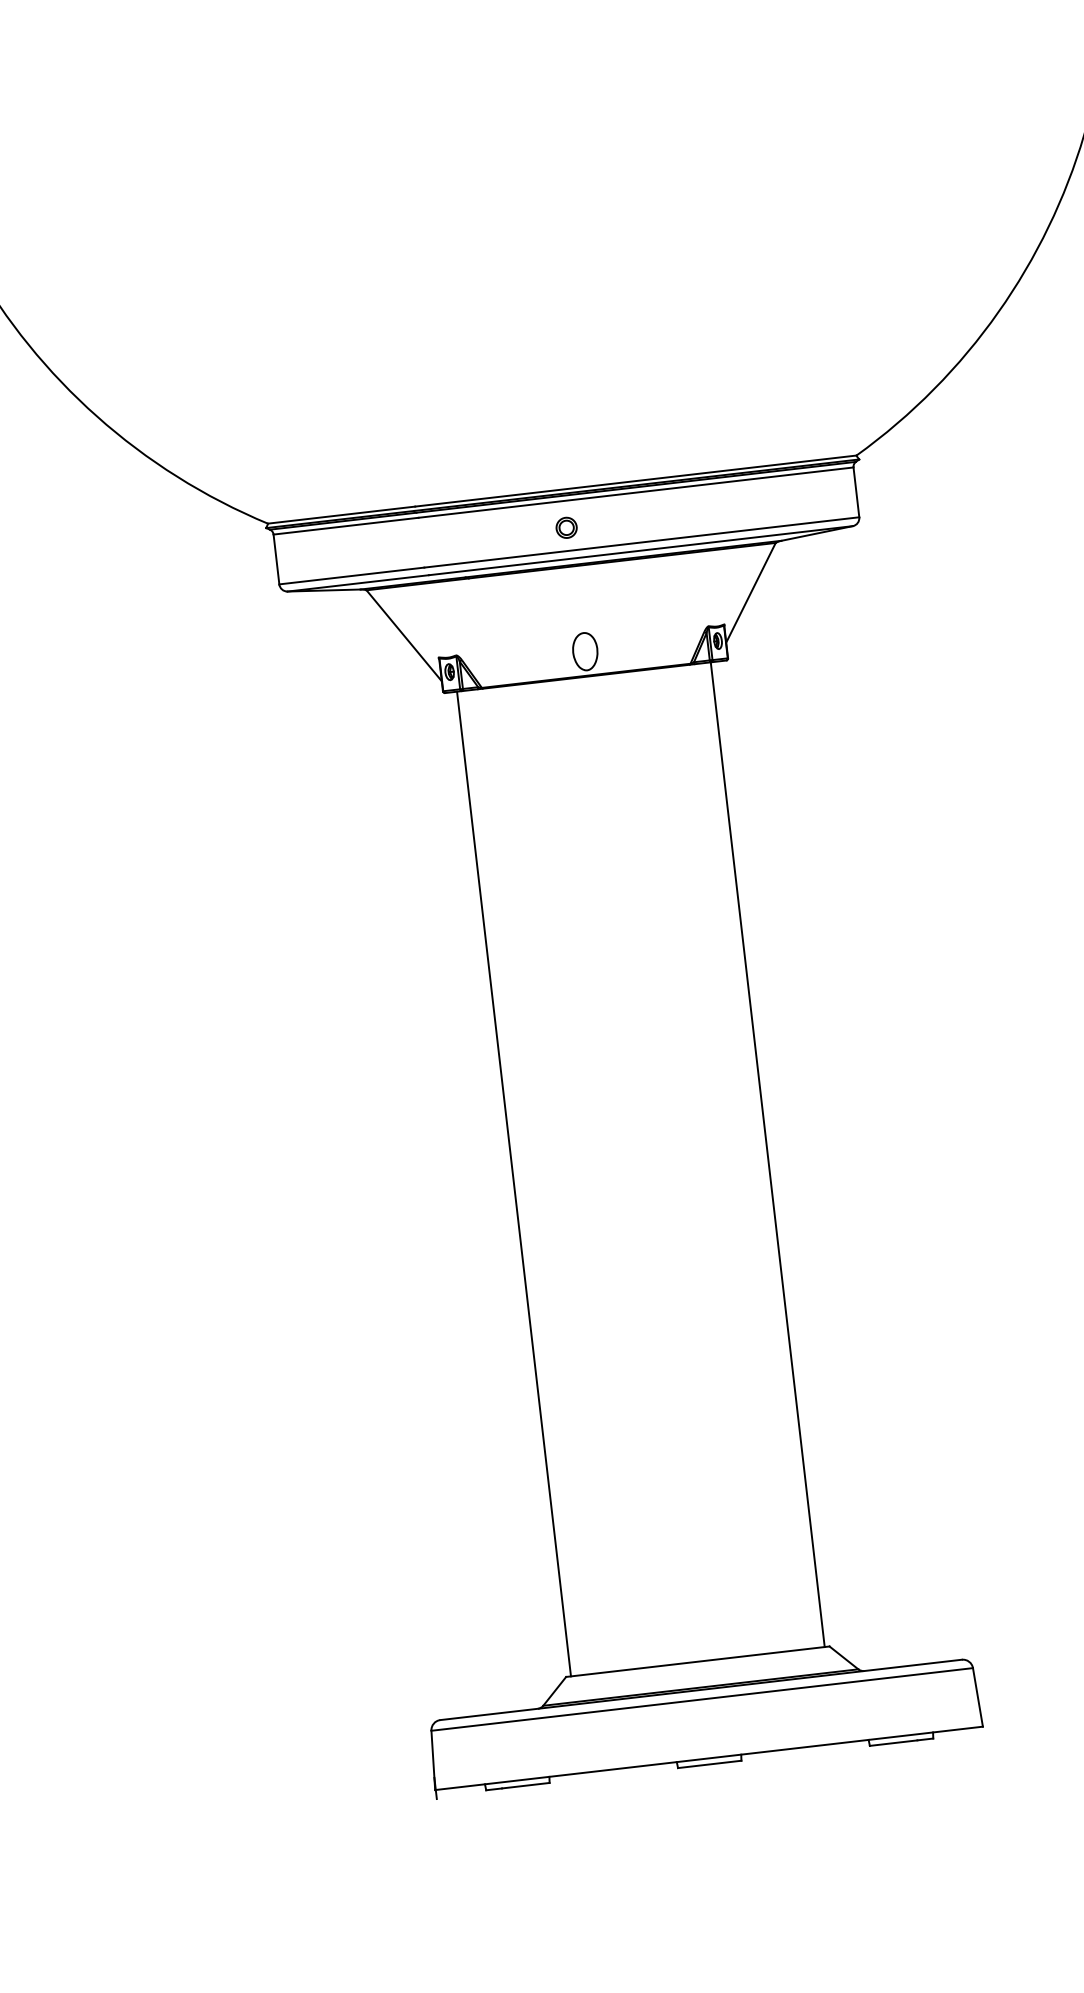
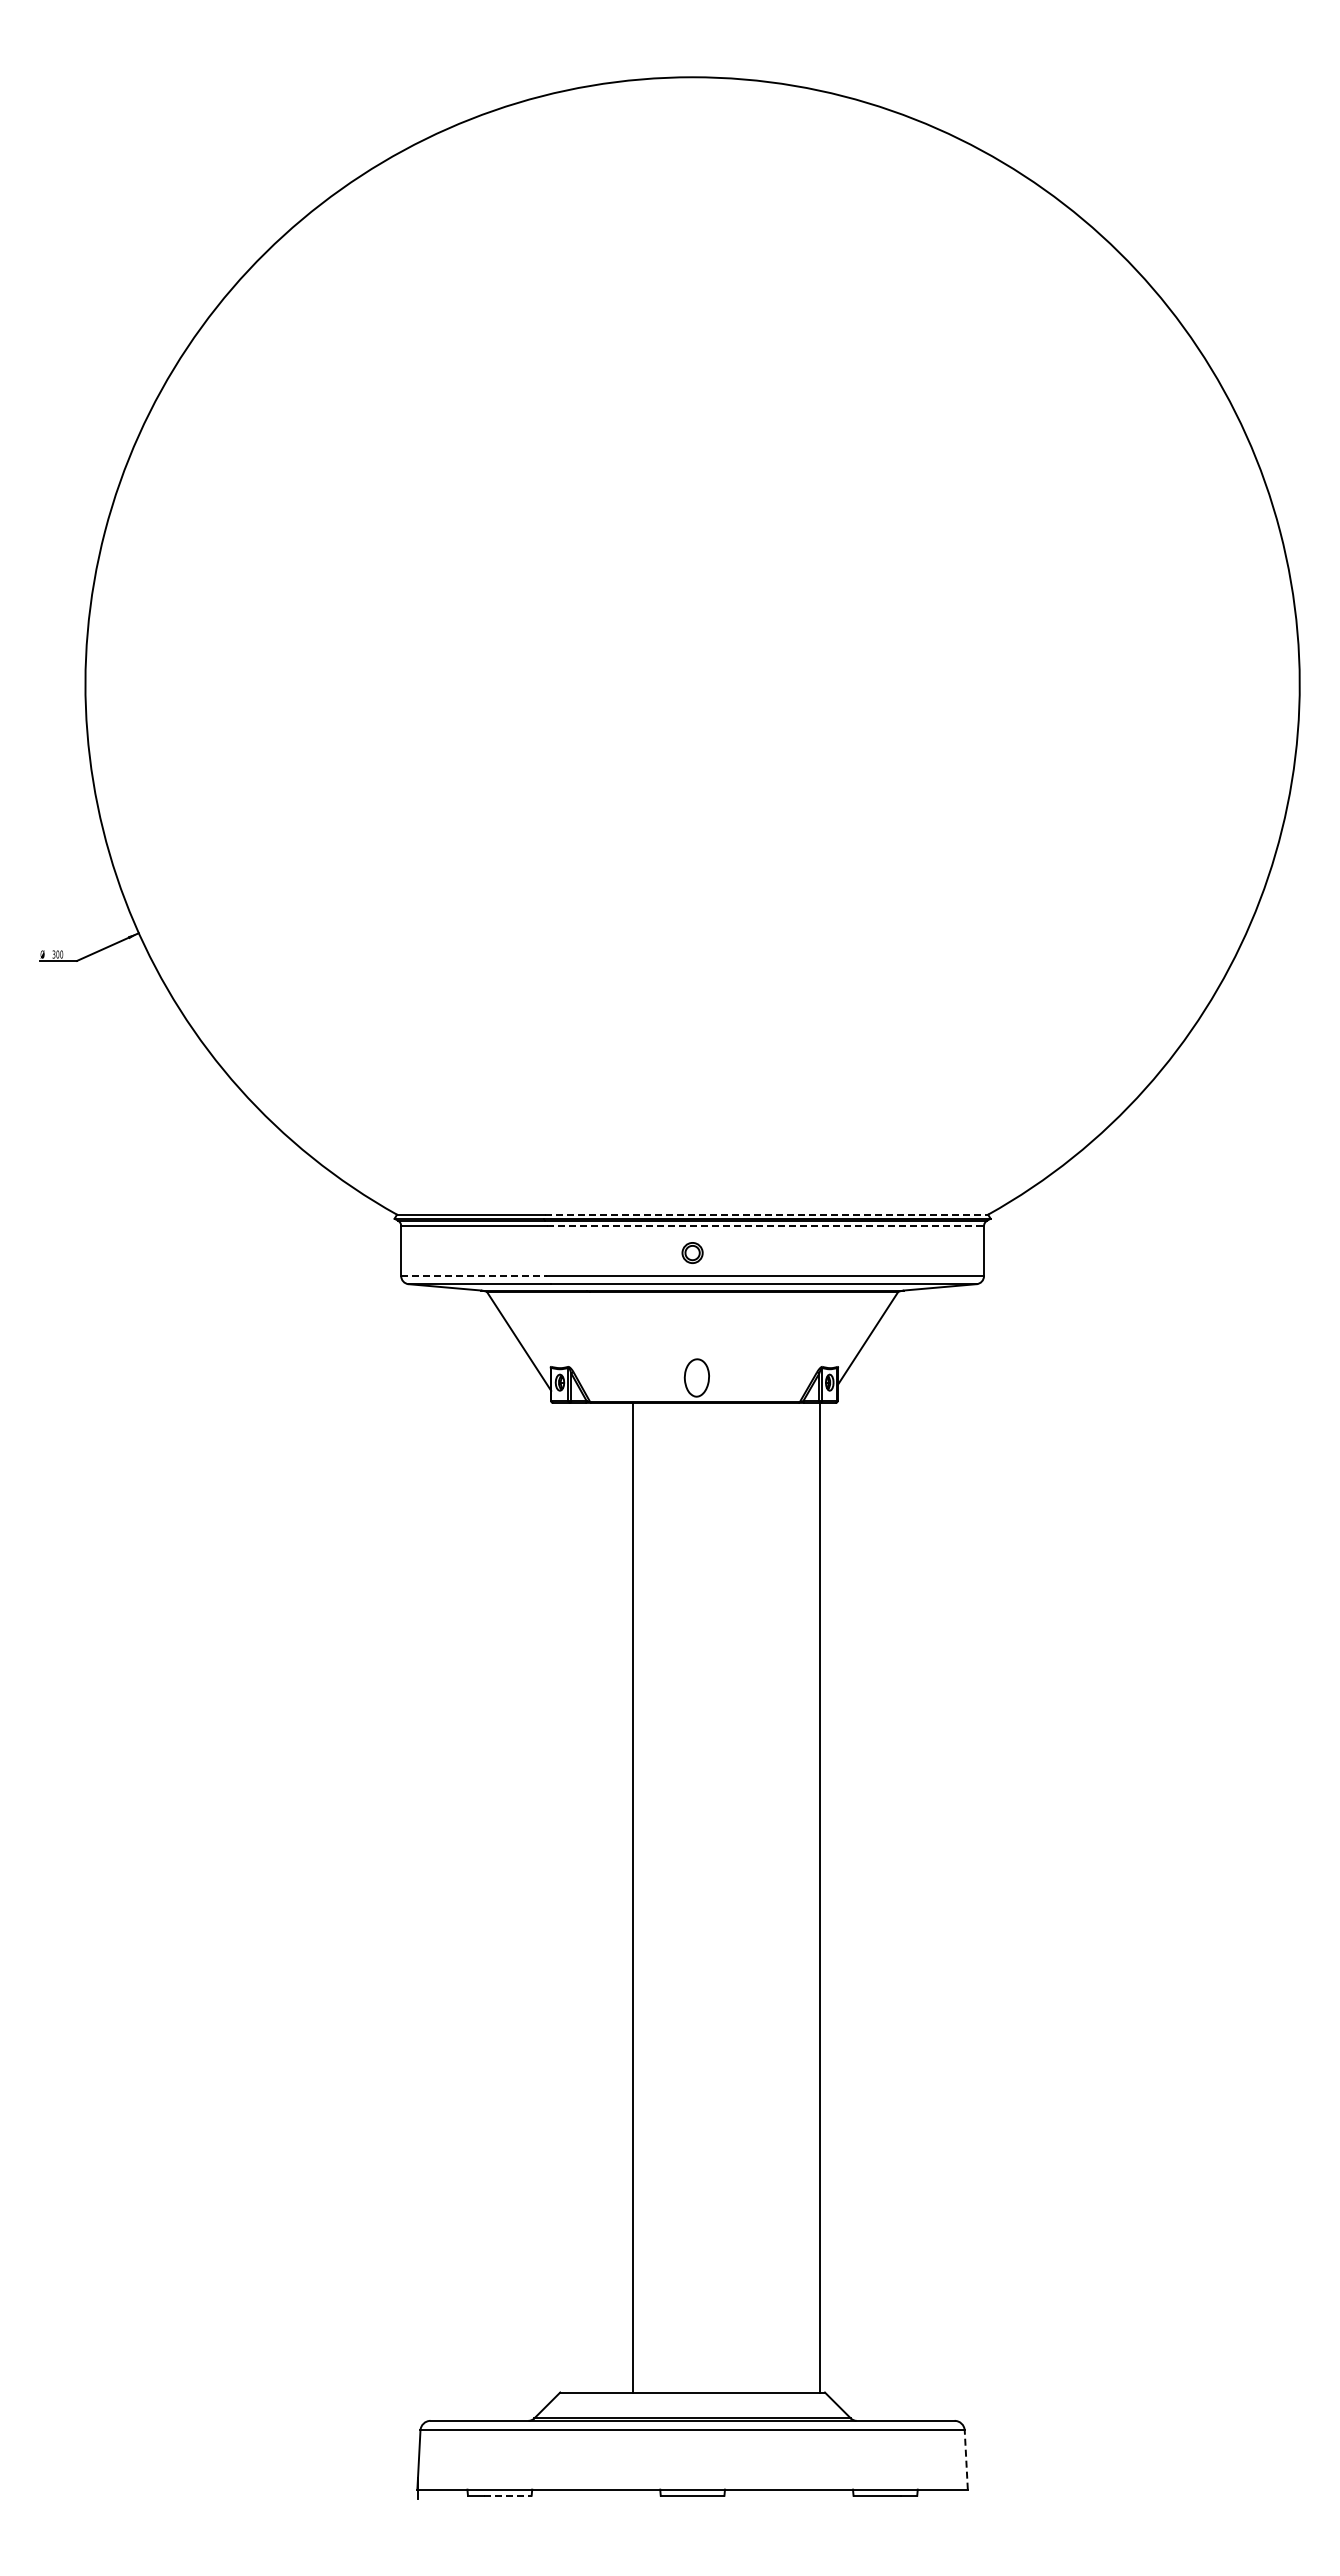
line: (635, 481) -> (766, 1214), solid -> dashed
line: (636, 493) -> (765, 1226), solid -> dashed
line: (352, 576) -> (474, 1276), solid -> dashed
line: (514, 1183) -> (633, 1897), moved
line: (978, 1697) -> (966, 2460), solid -> dashed
line: (525, 1785) -> (507, 2495), solid -> dashed

